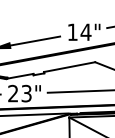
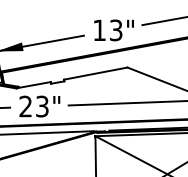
text: (86, 32) -> (116, 30), 14" -> 13"

